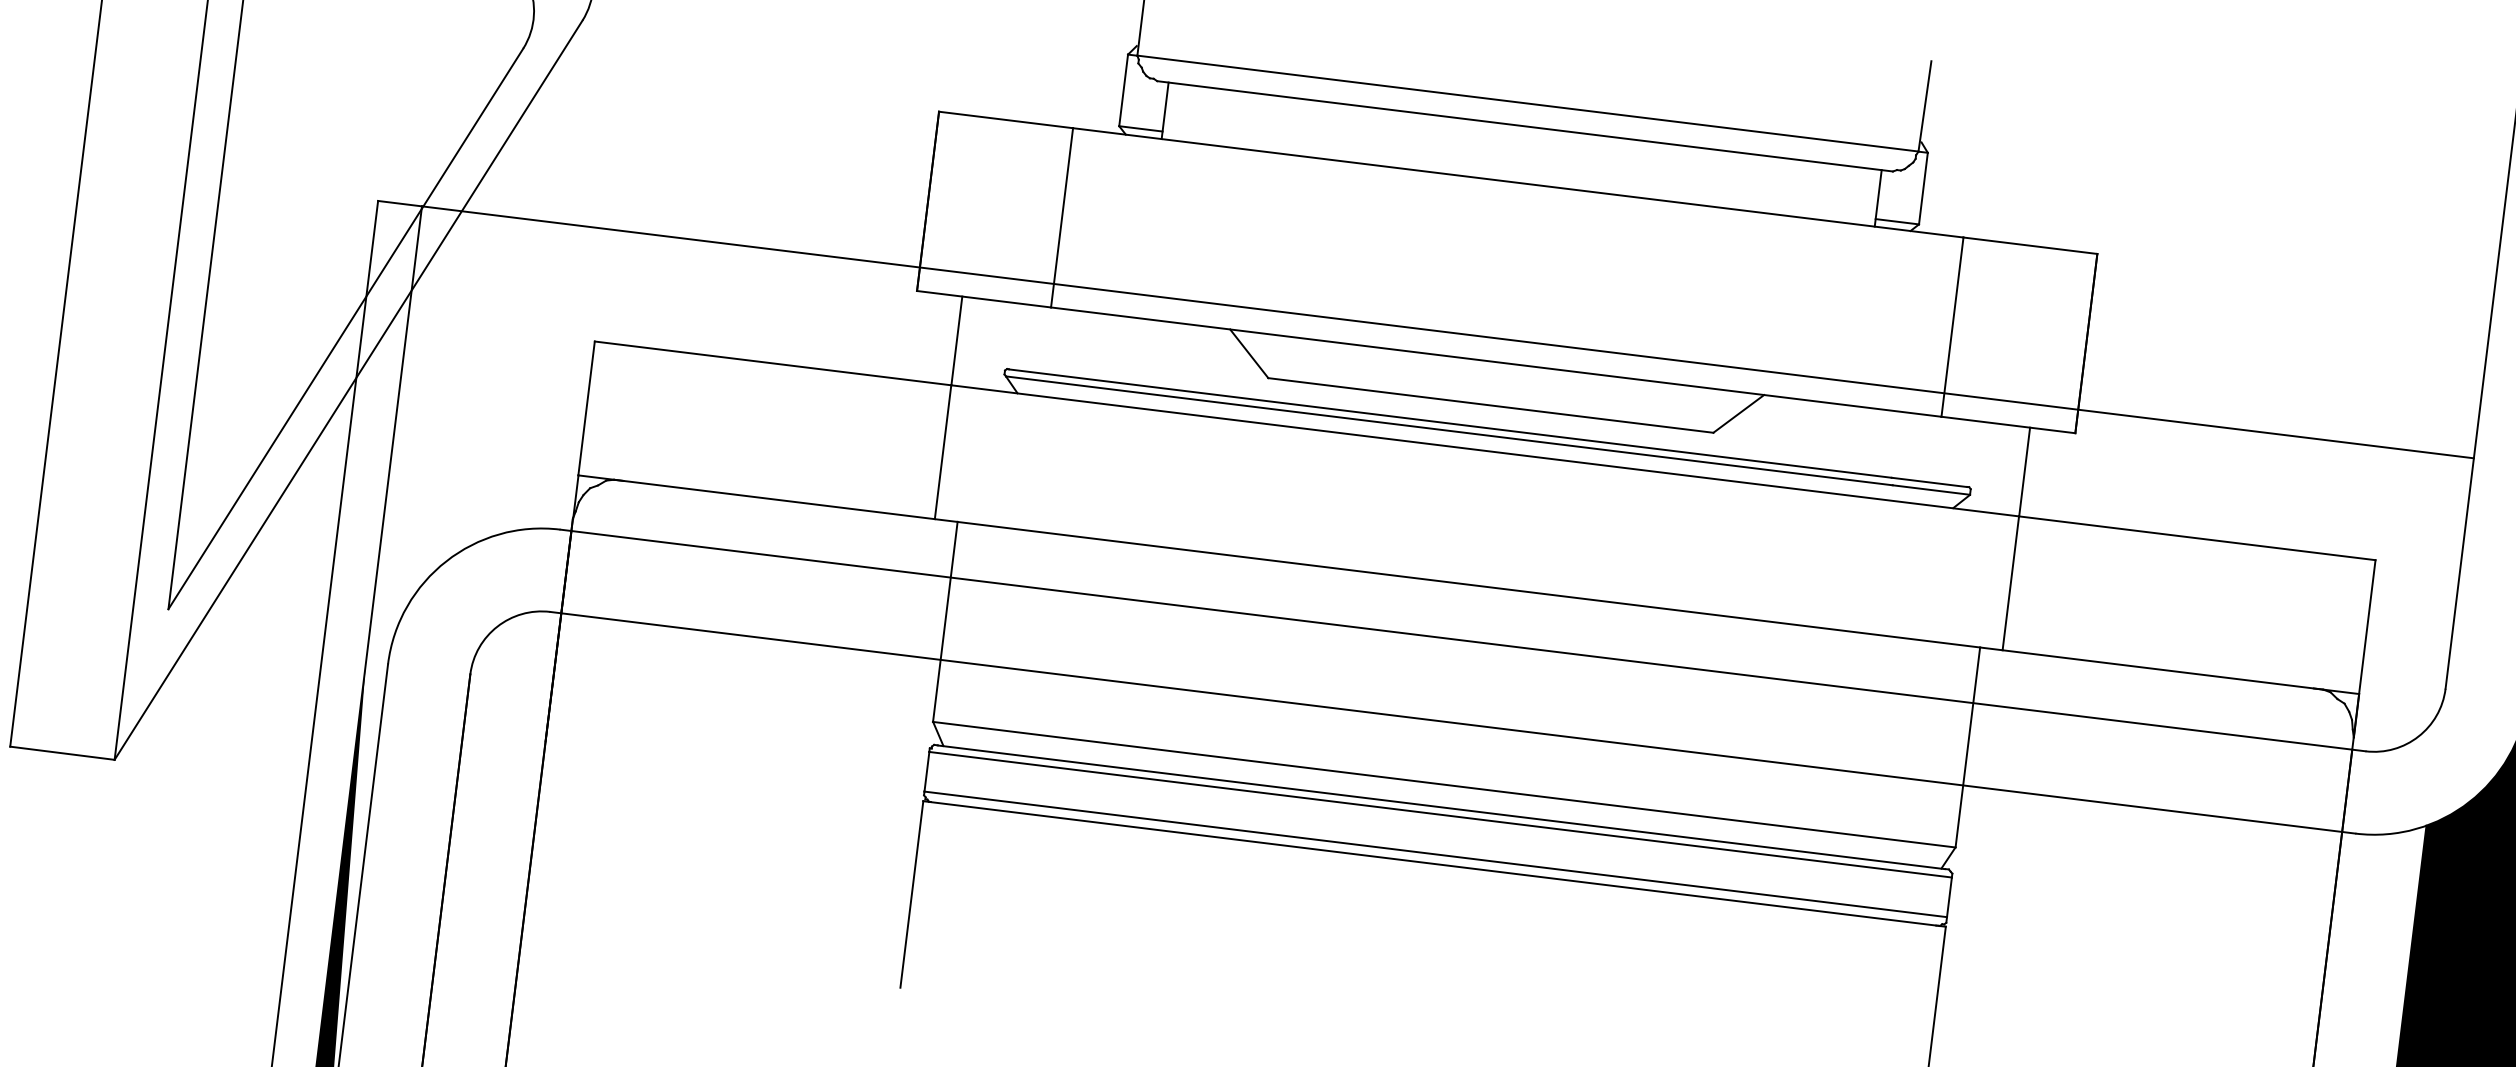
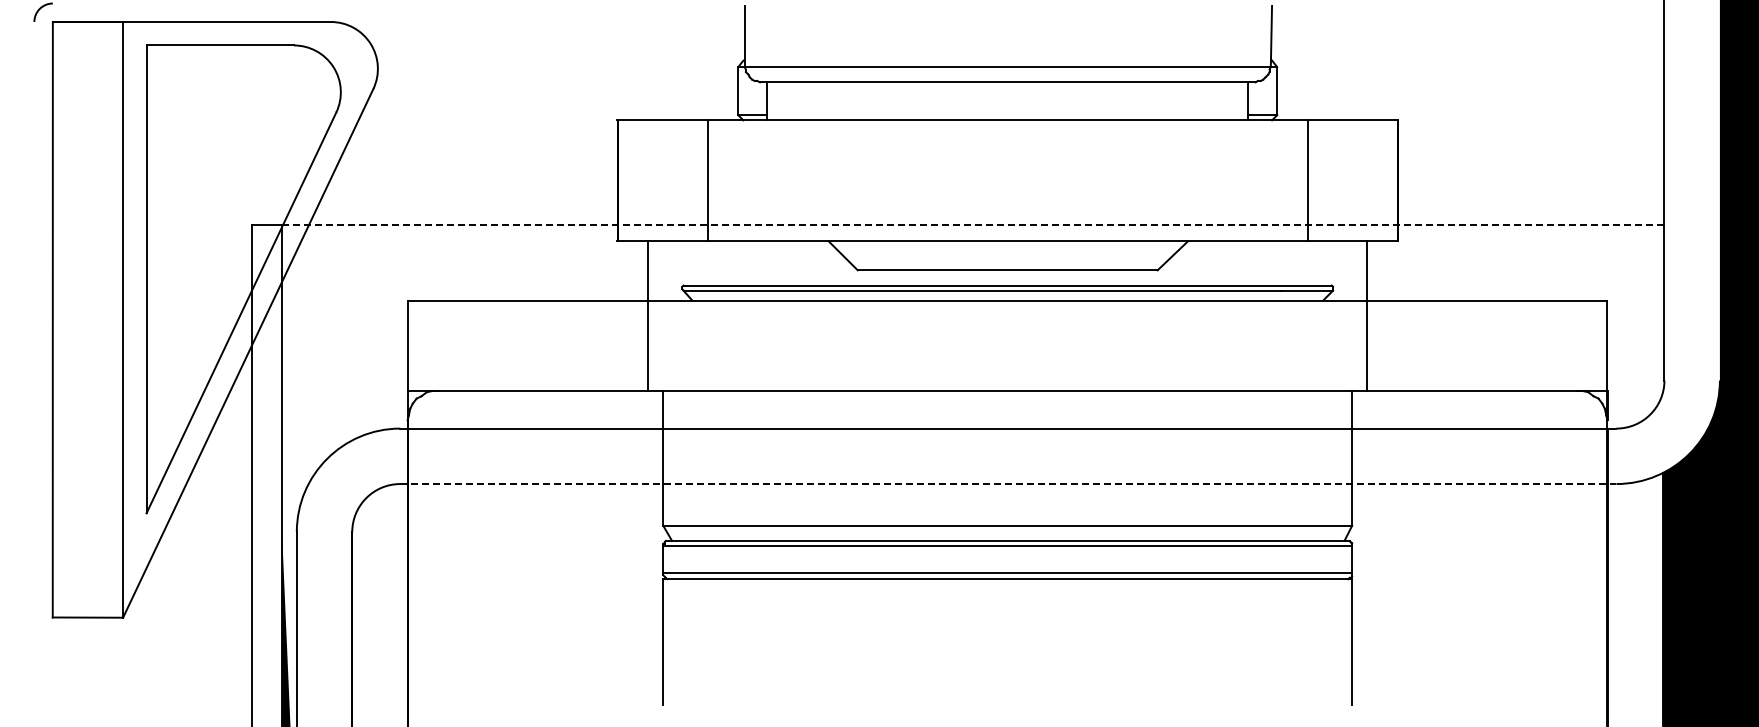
line: (1448, 332) -> (973, 225), solid -> dashed
line: (1453, 723) -> (1008, 484), solid -> dashed

